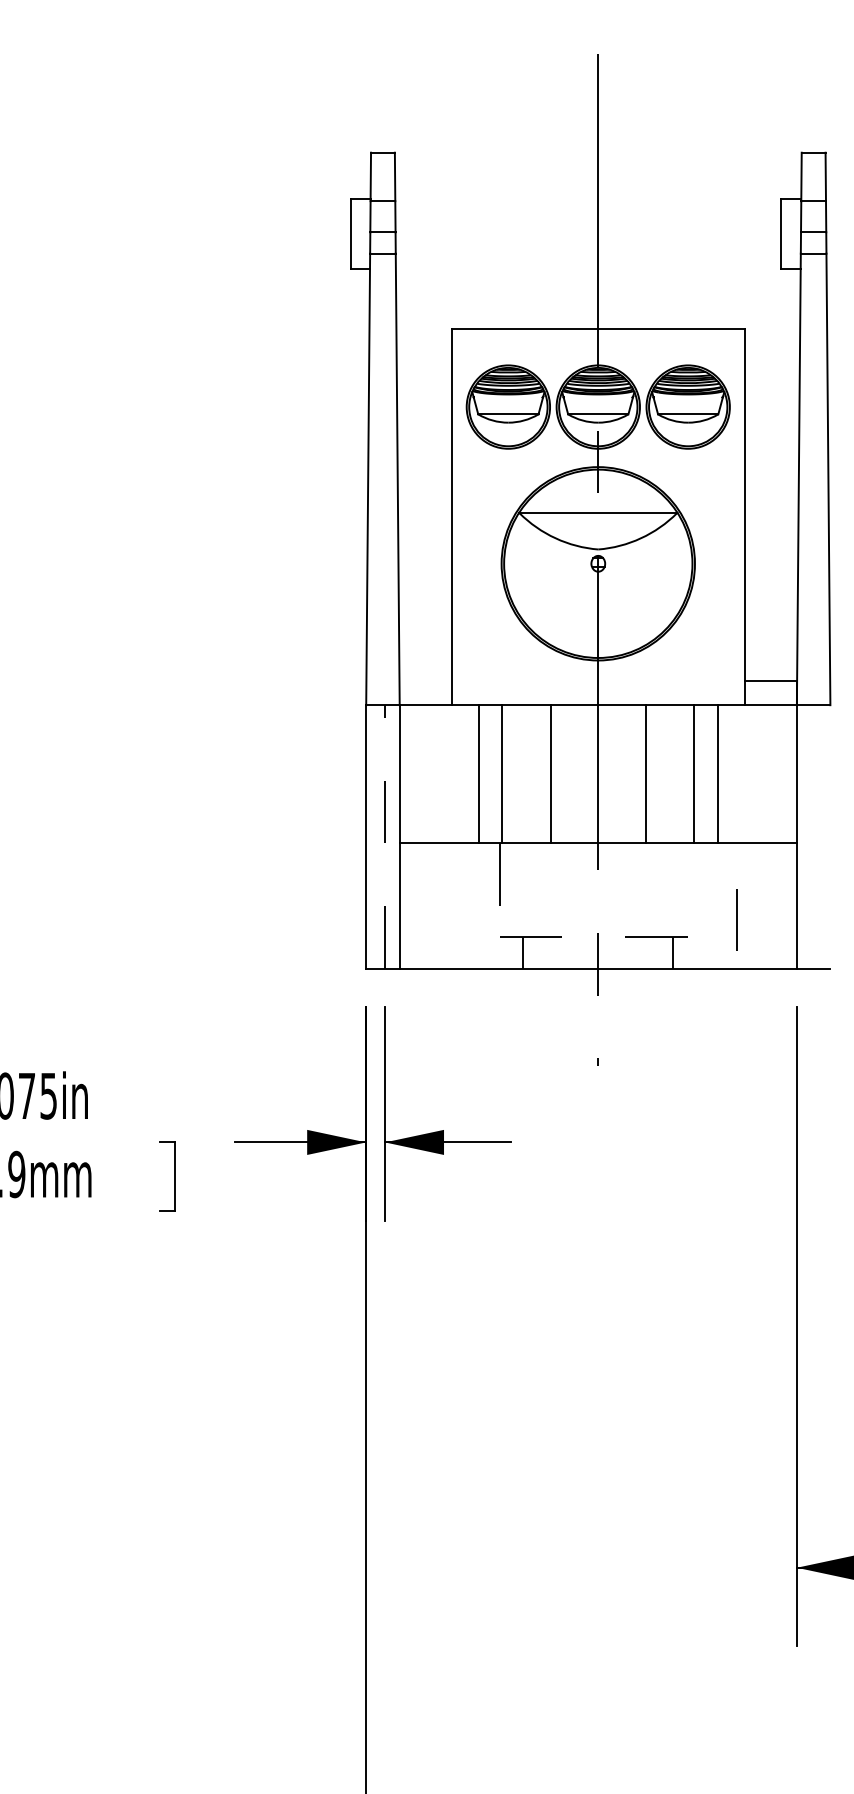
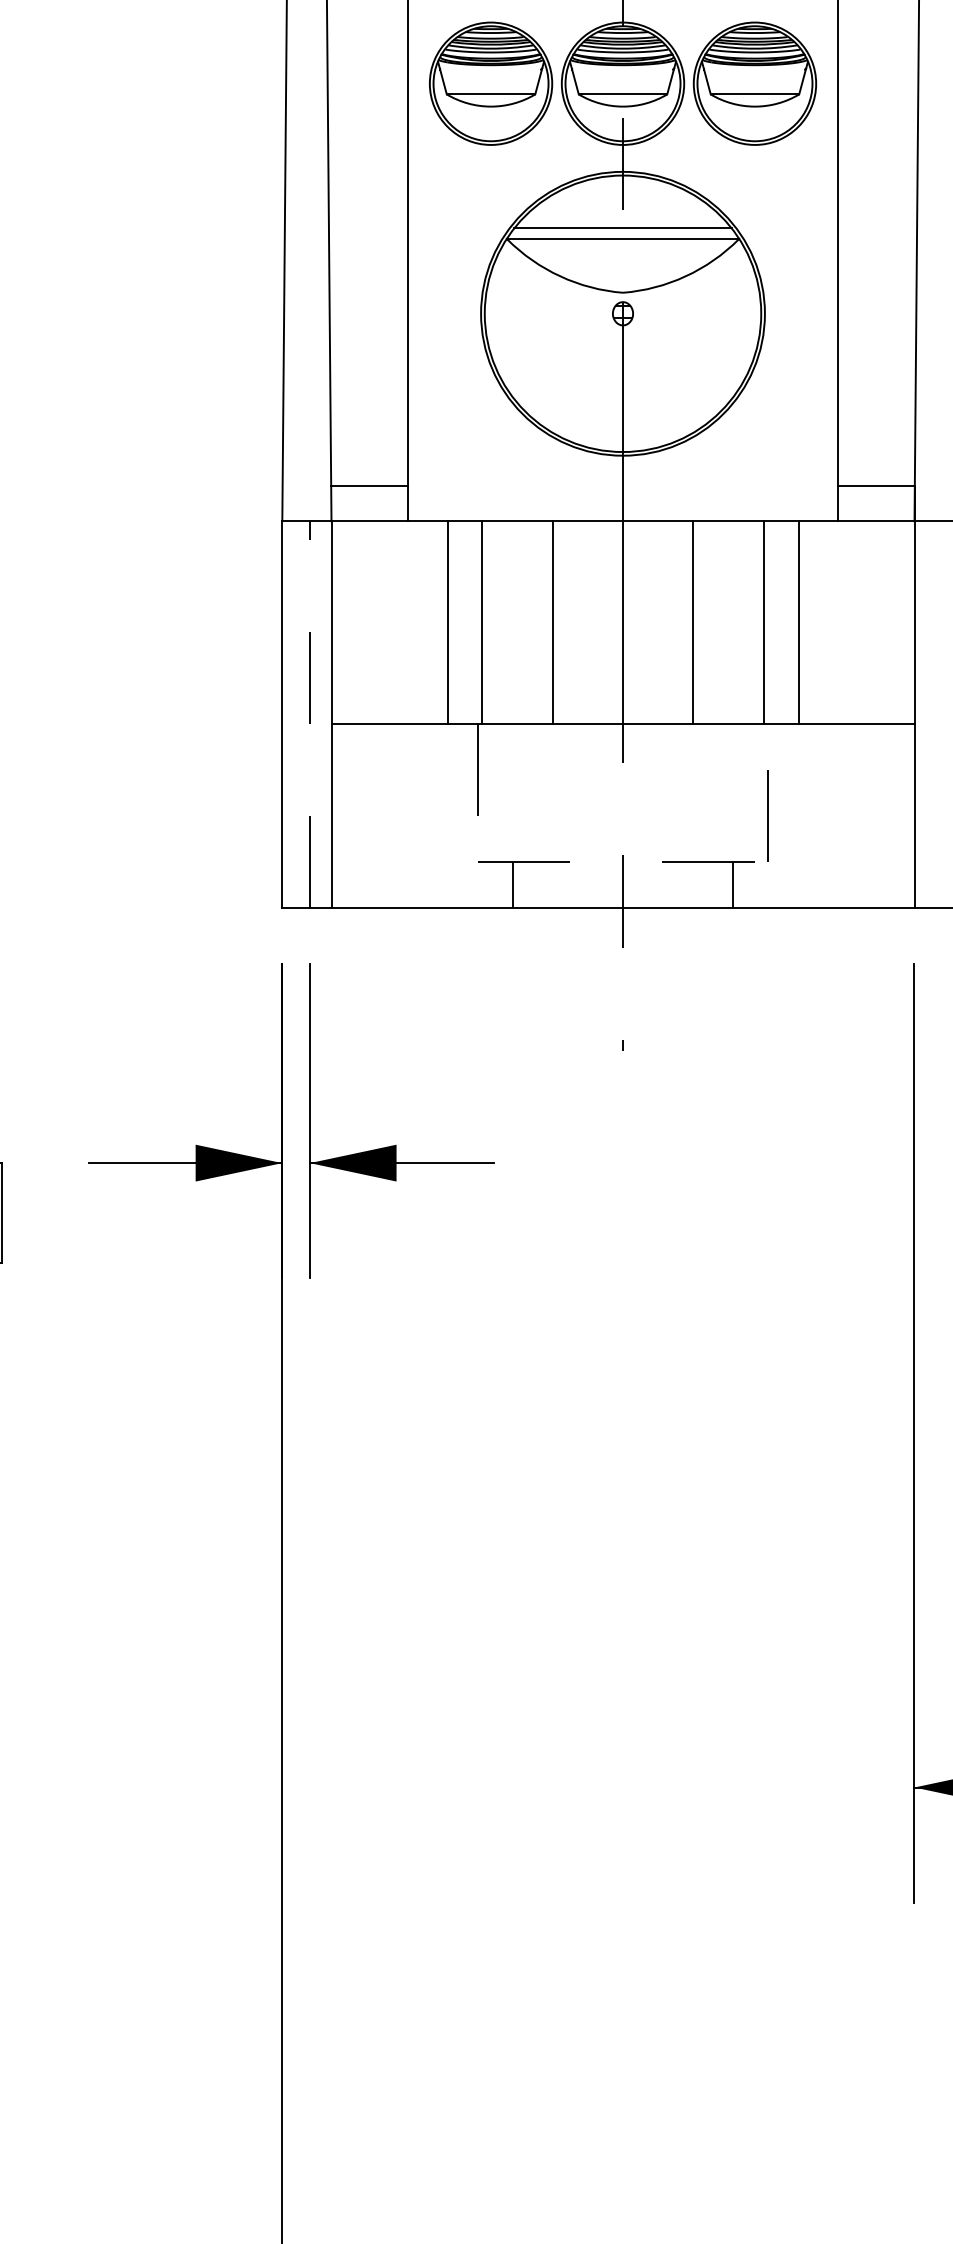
line: (598, 505) -> (623, 228), added
line: (425, 681) -> (369, 486), added
line: (736, 919) -> (767, 815), moved

